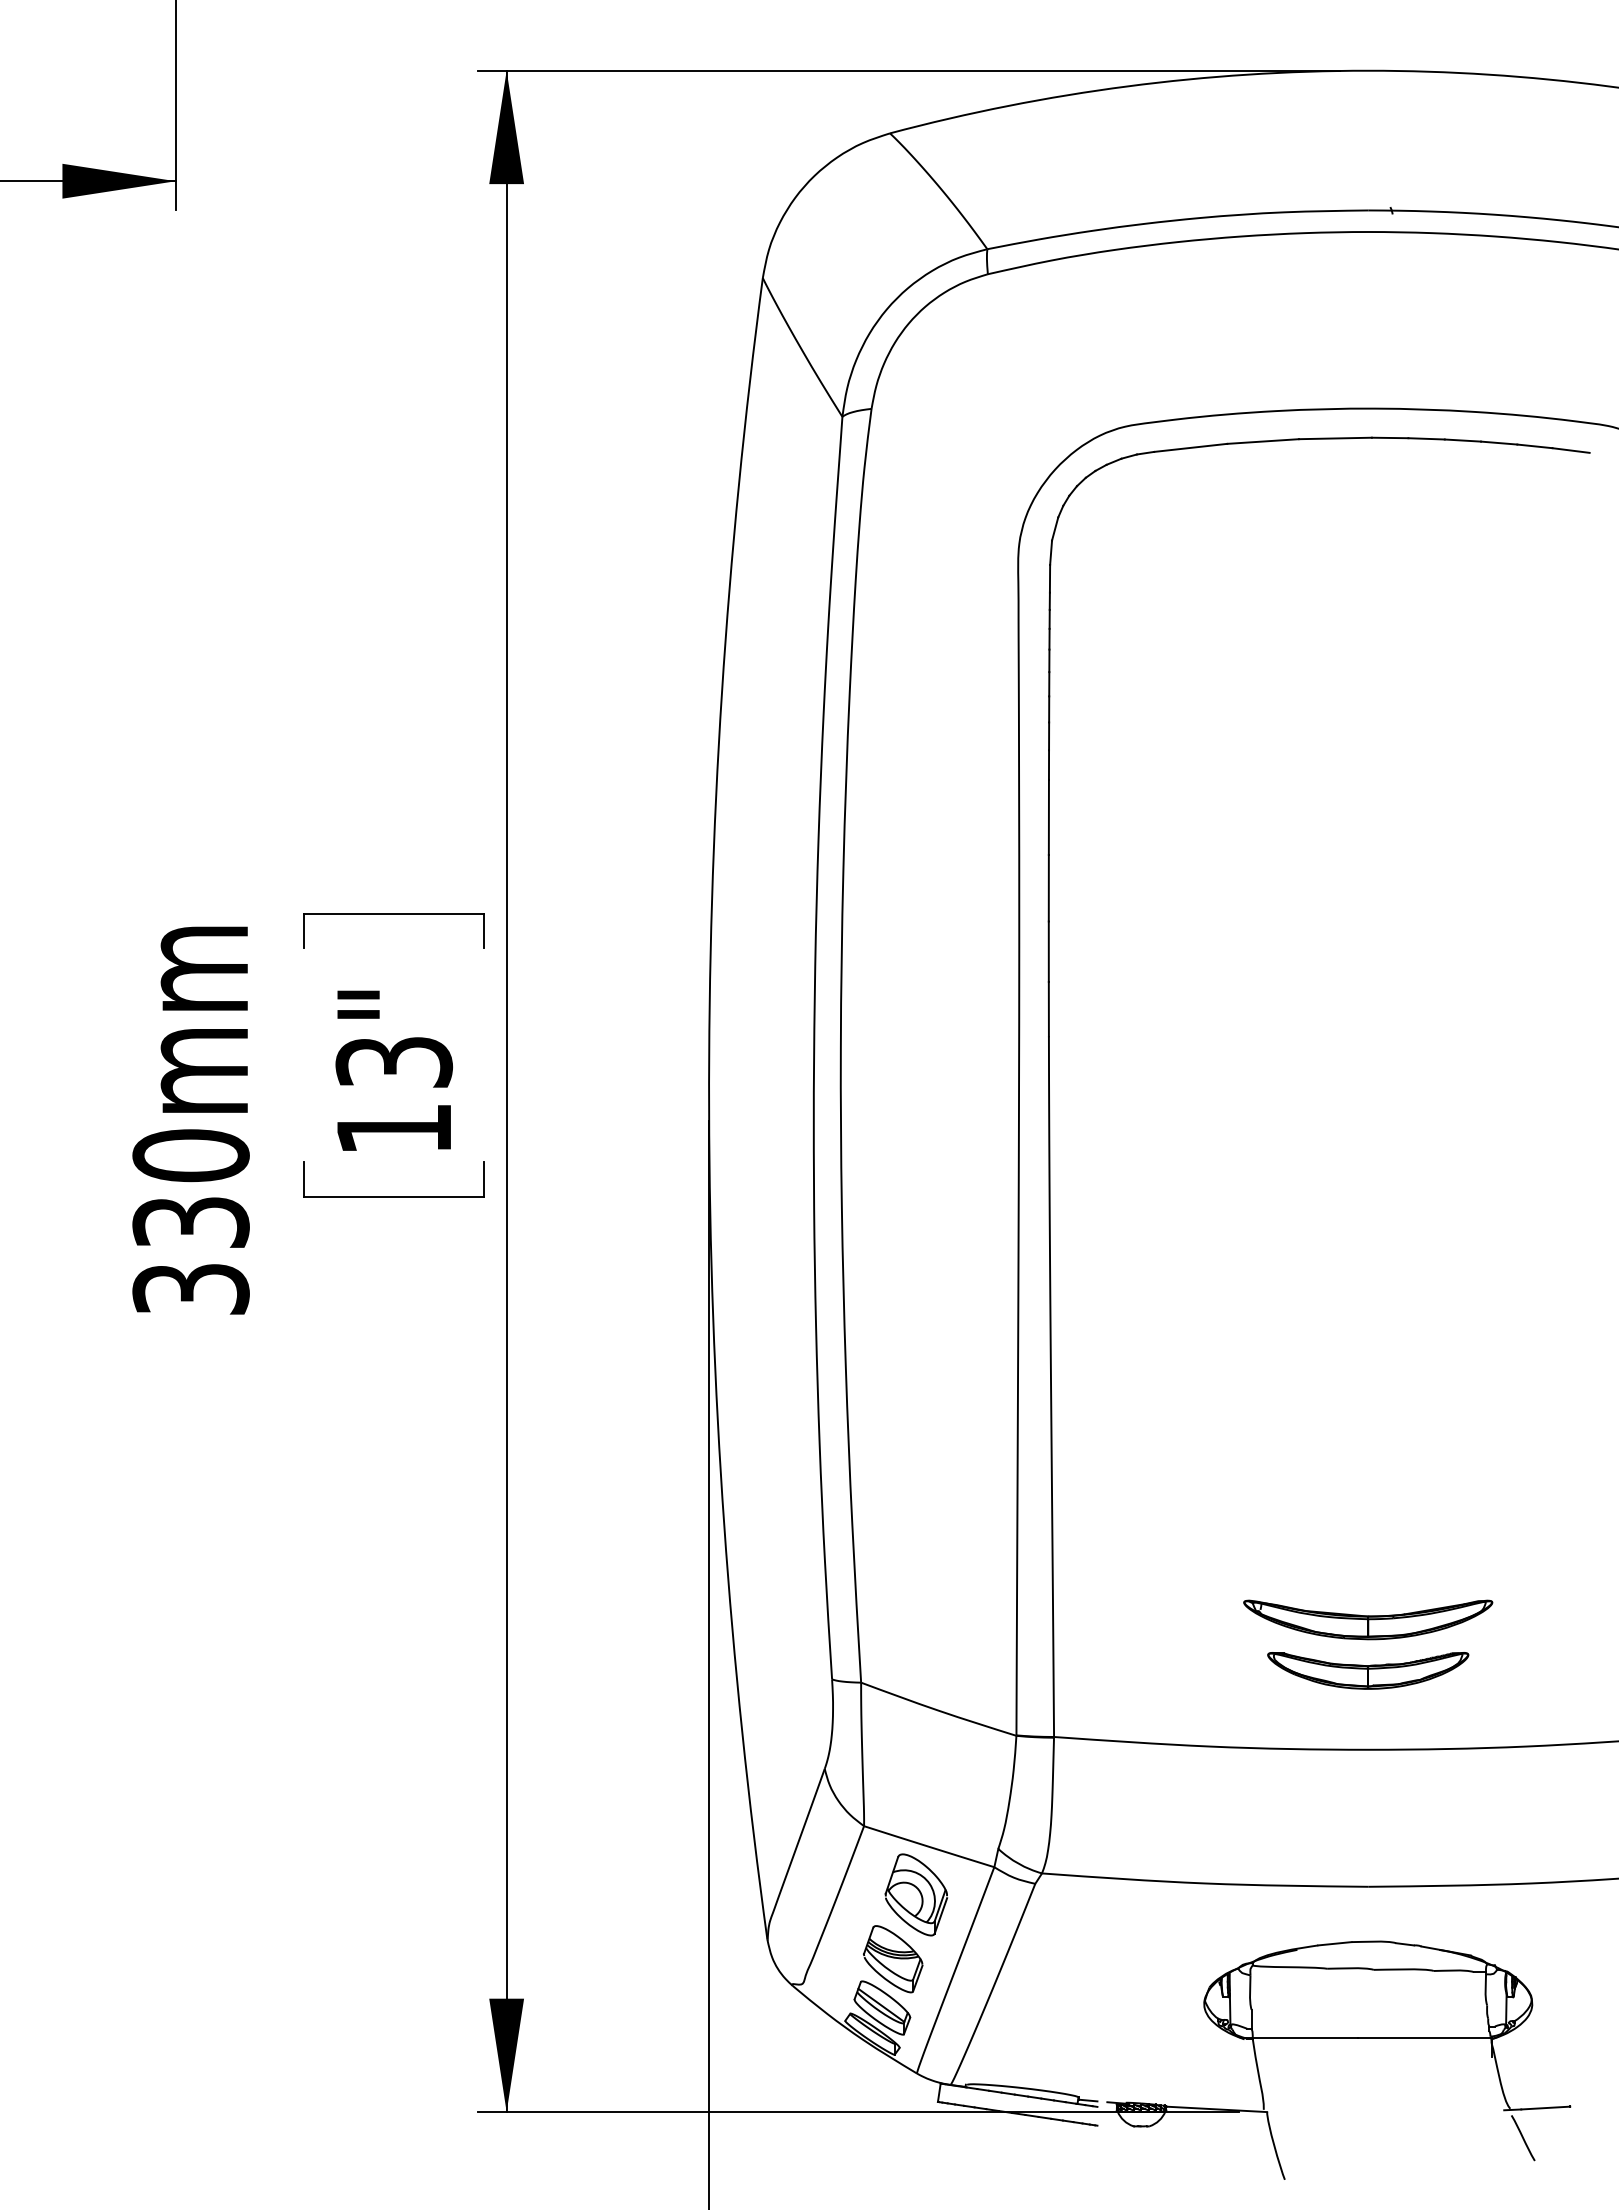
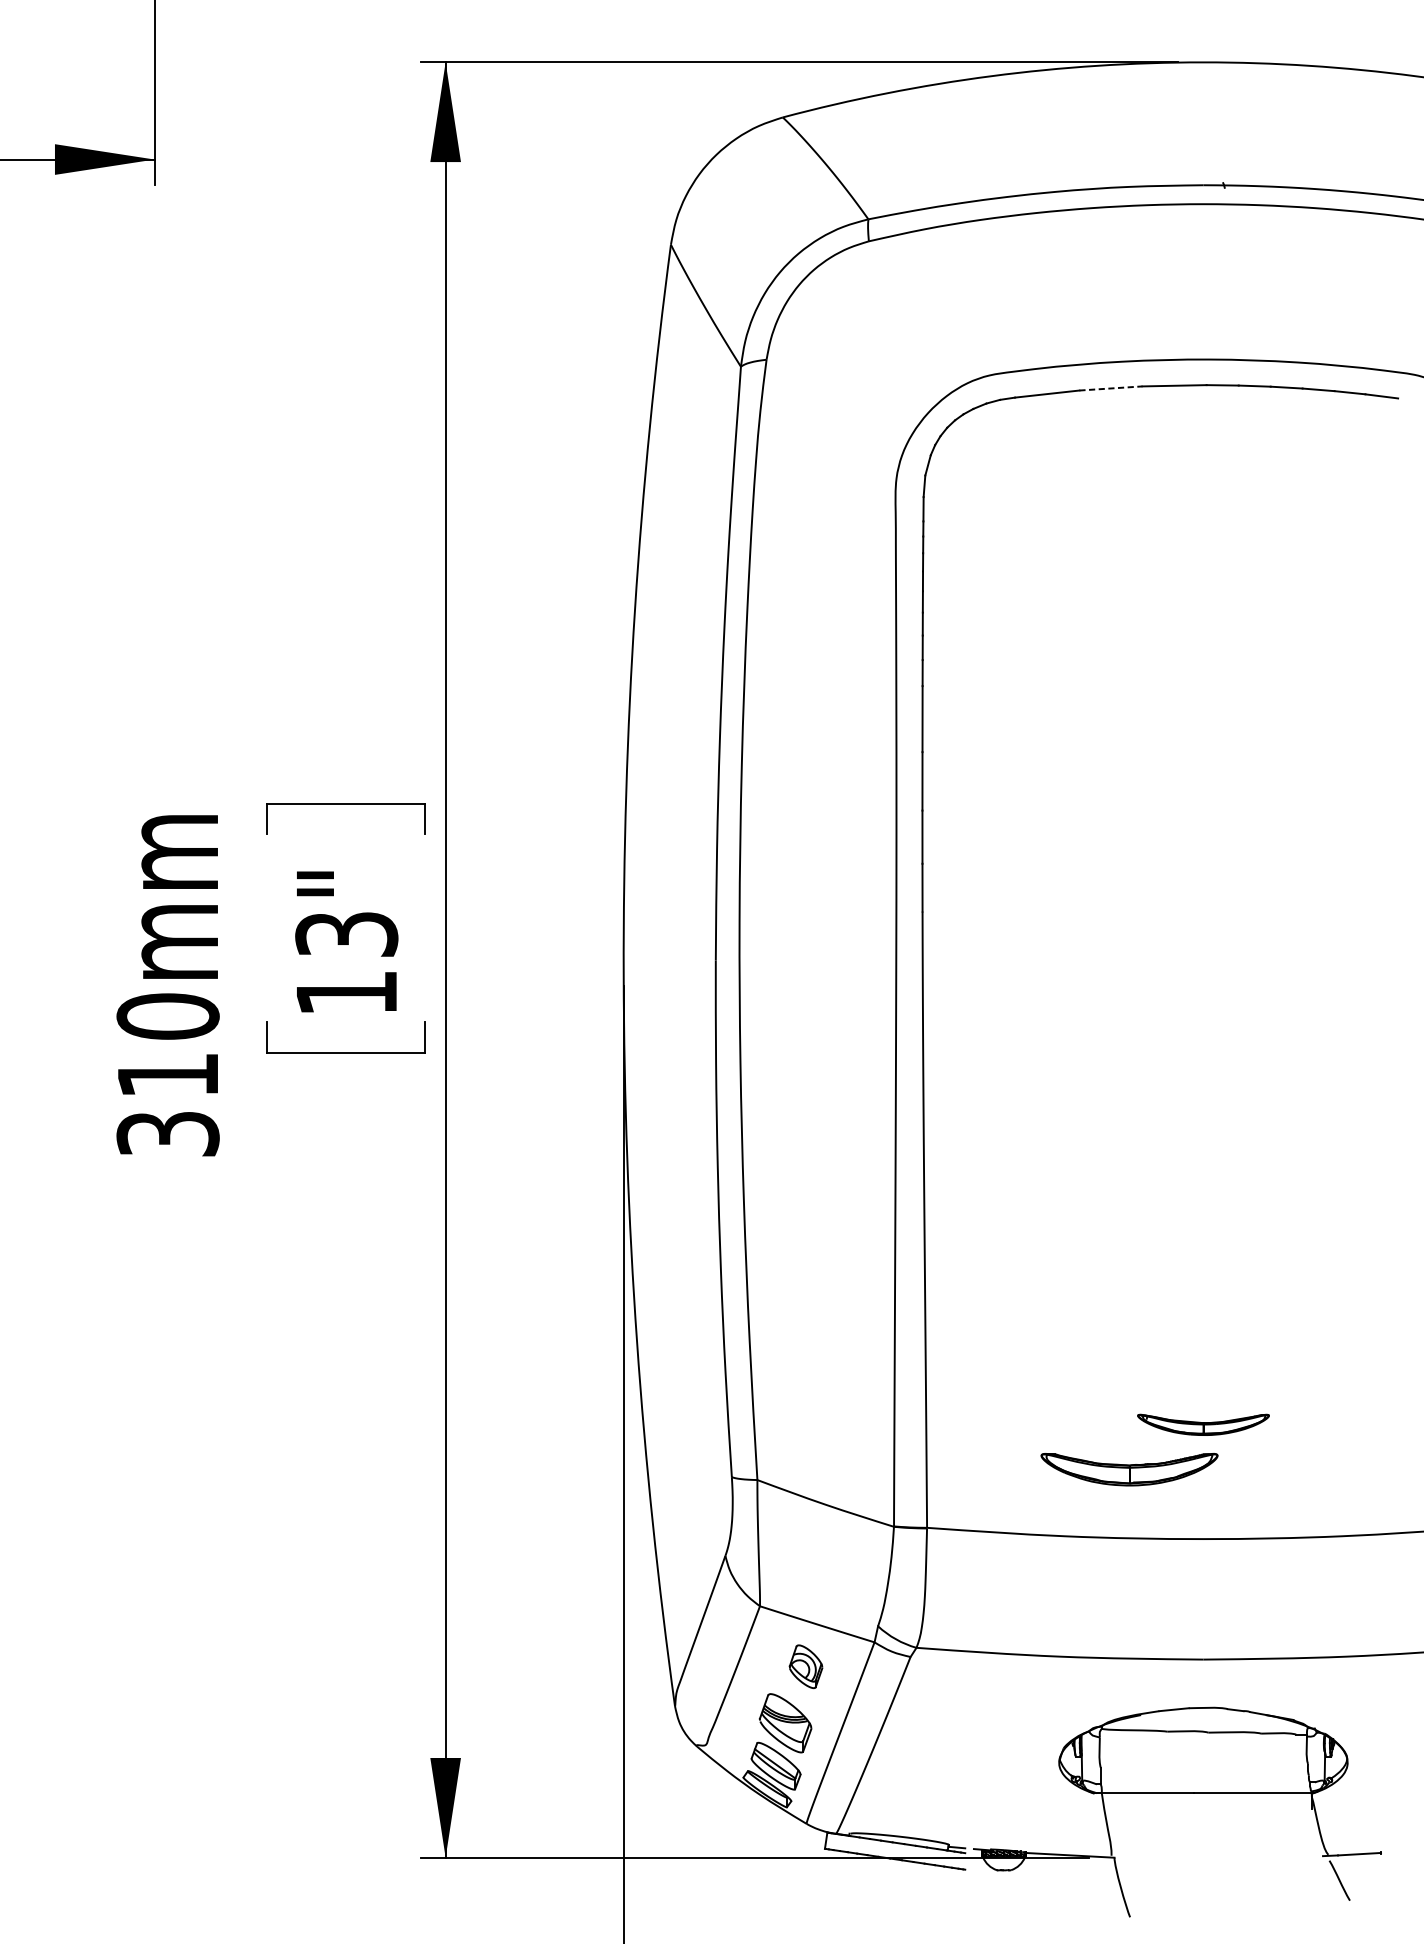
line: (1263, 441) -> (1111, 388), solid -> dashed
text: (190, 1222) -> (167, 1075), 330mm -> 310mm
part: (1368, 1619) -> (1203, 1424), size x0.6
part: (1368, 1670) -> (1129, 1469), moved
part: (916, 1894) -> (806, 1666), size x0.6

